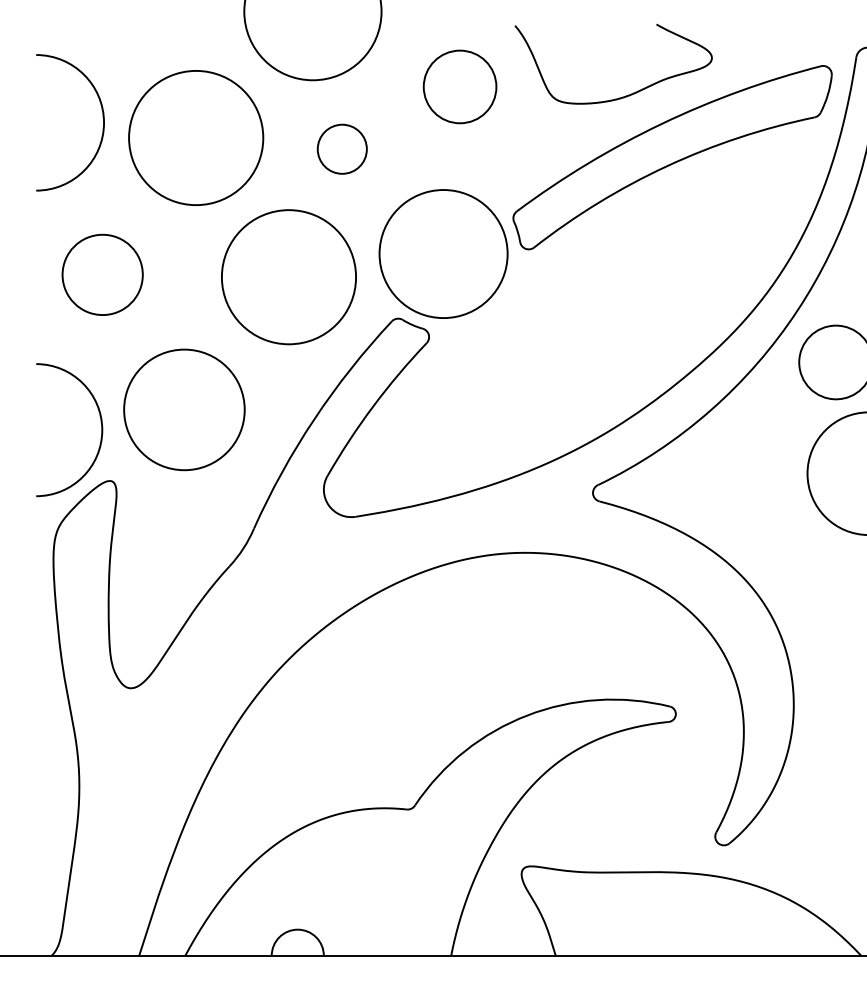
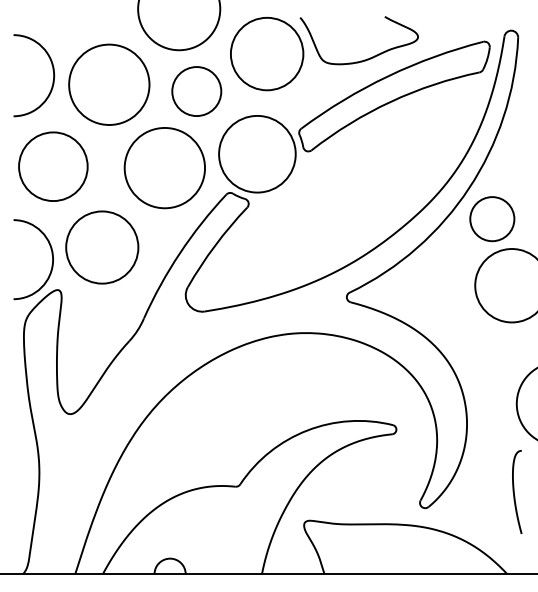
circle: (460, 87) -> (267, 54), size x1.67
circle: (341, 149) -> (196, 91), size x1.67
circle: (102, 274) -> (53, 166), size x1.43

